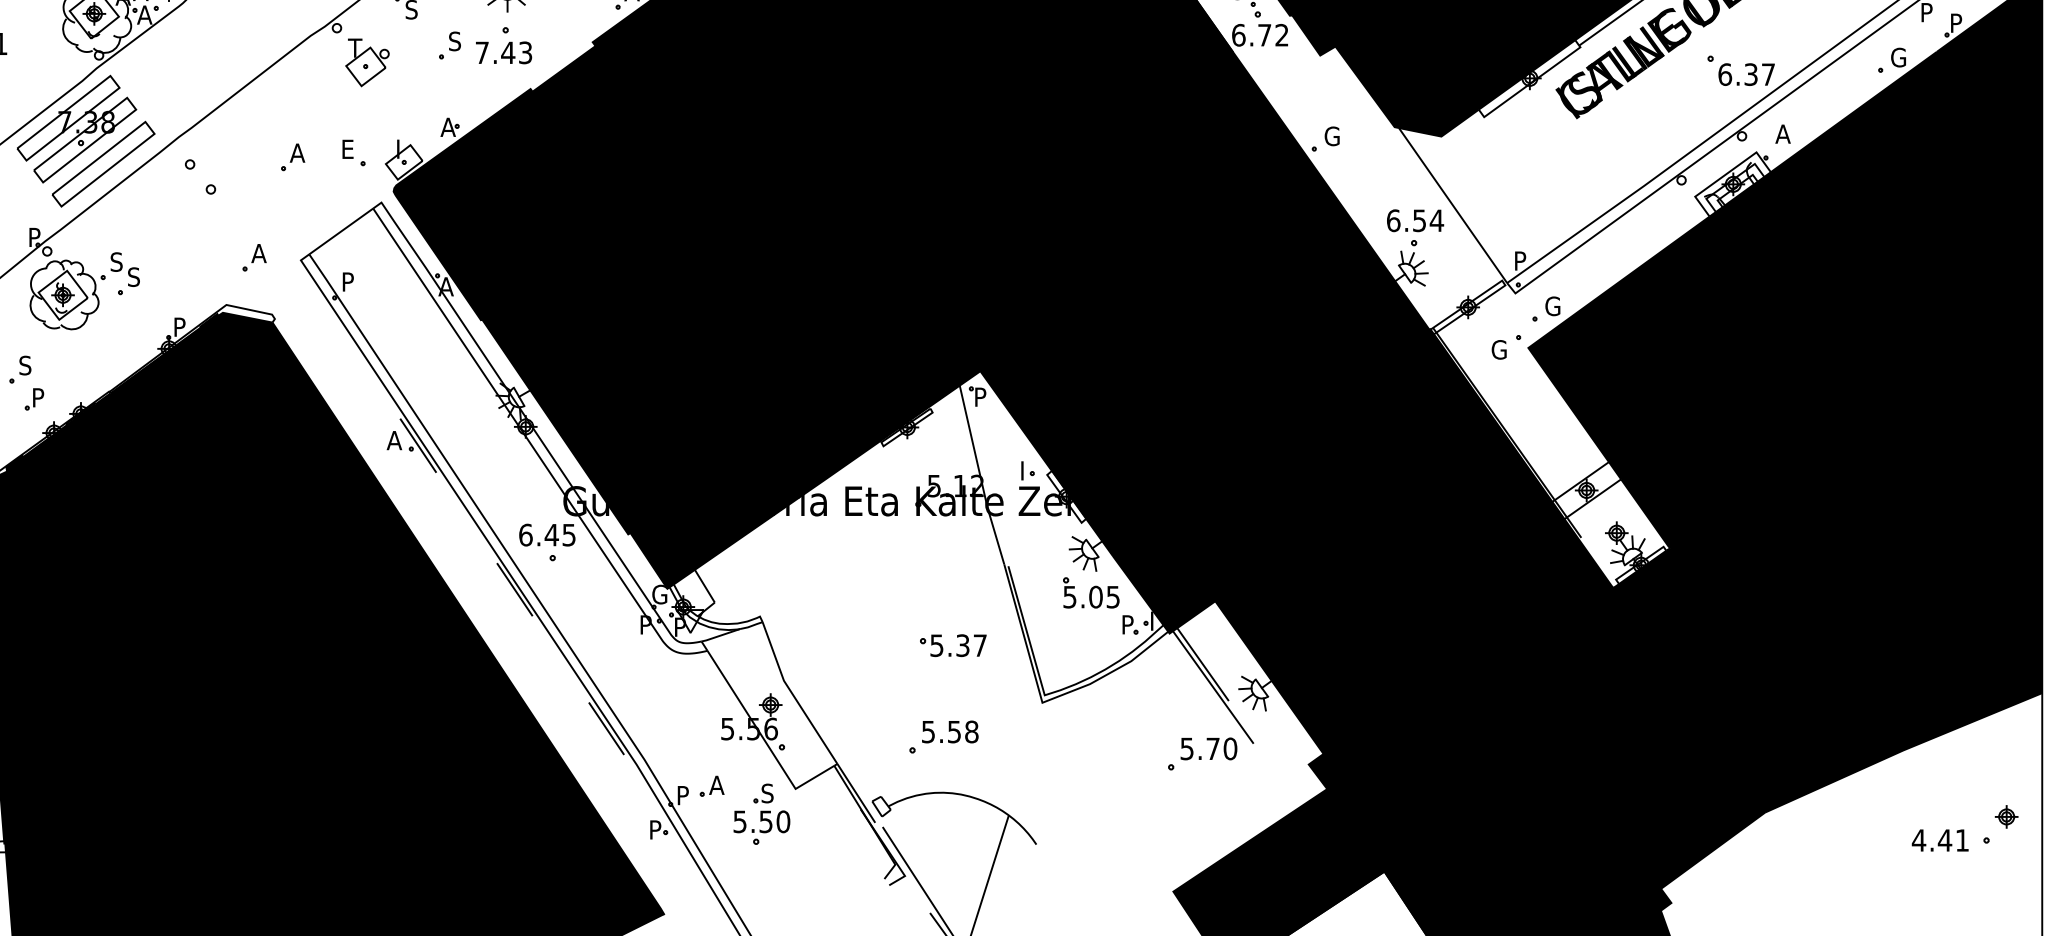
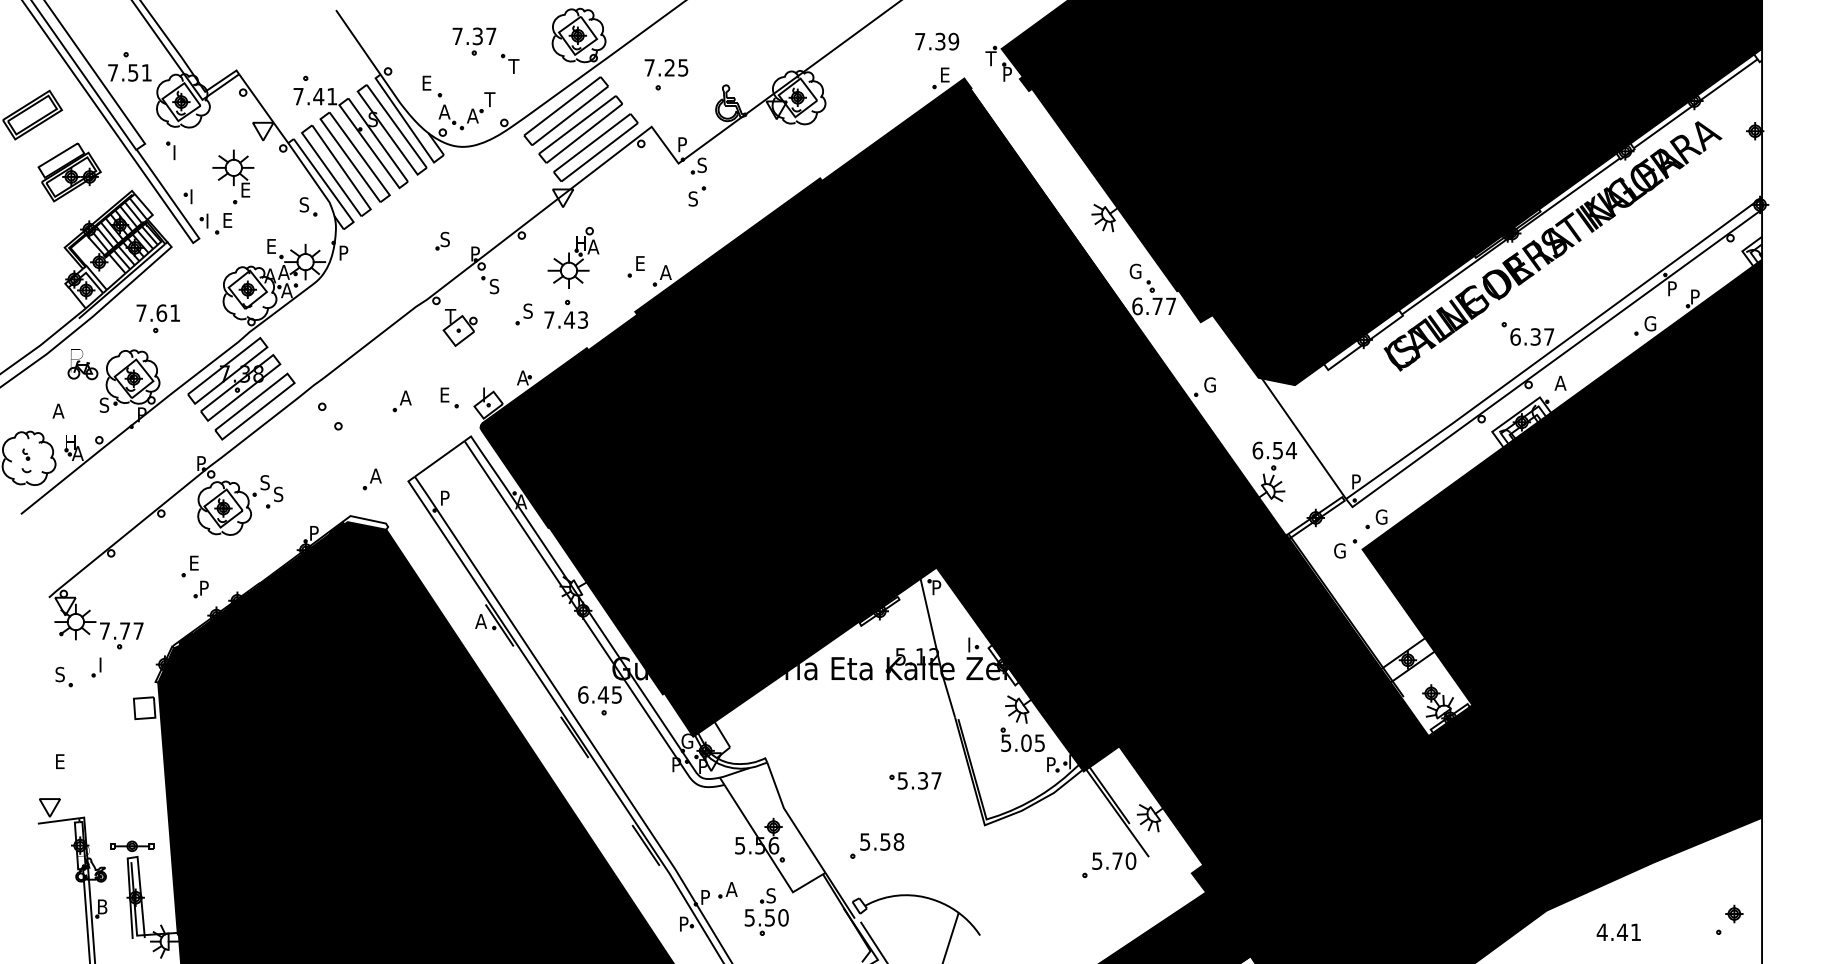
text: (1282, 34) -> (1171, 305), 6.72 -> 6.77
text: (24, 364) -> (193, 562), S -> E
part: (944, 736) -> (877, 845), moved
text: (1939, 839) -> (1618, 931), moved

